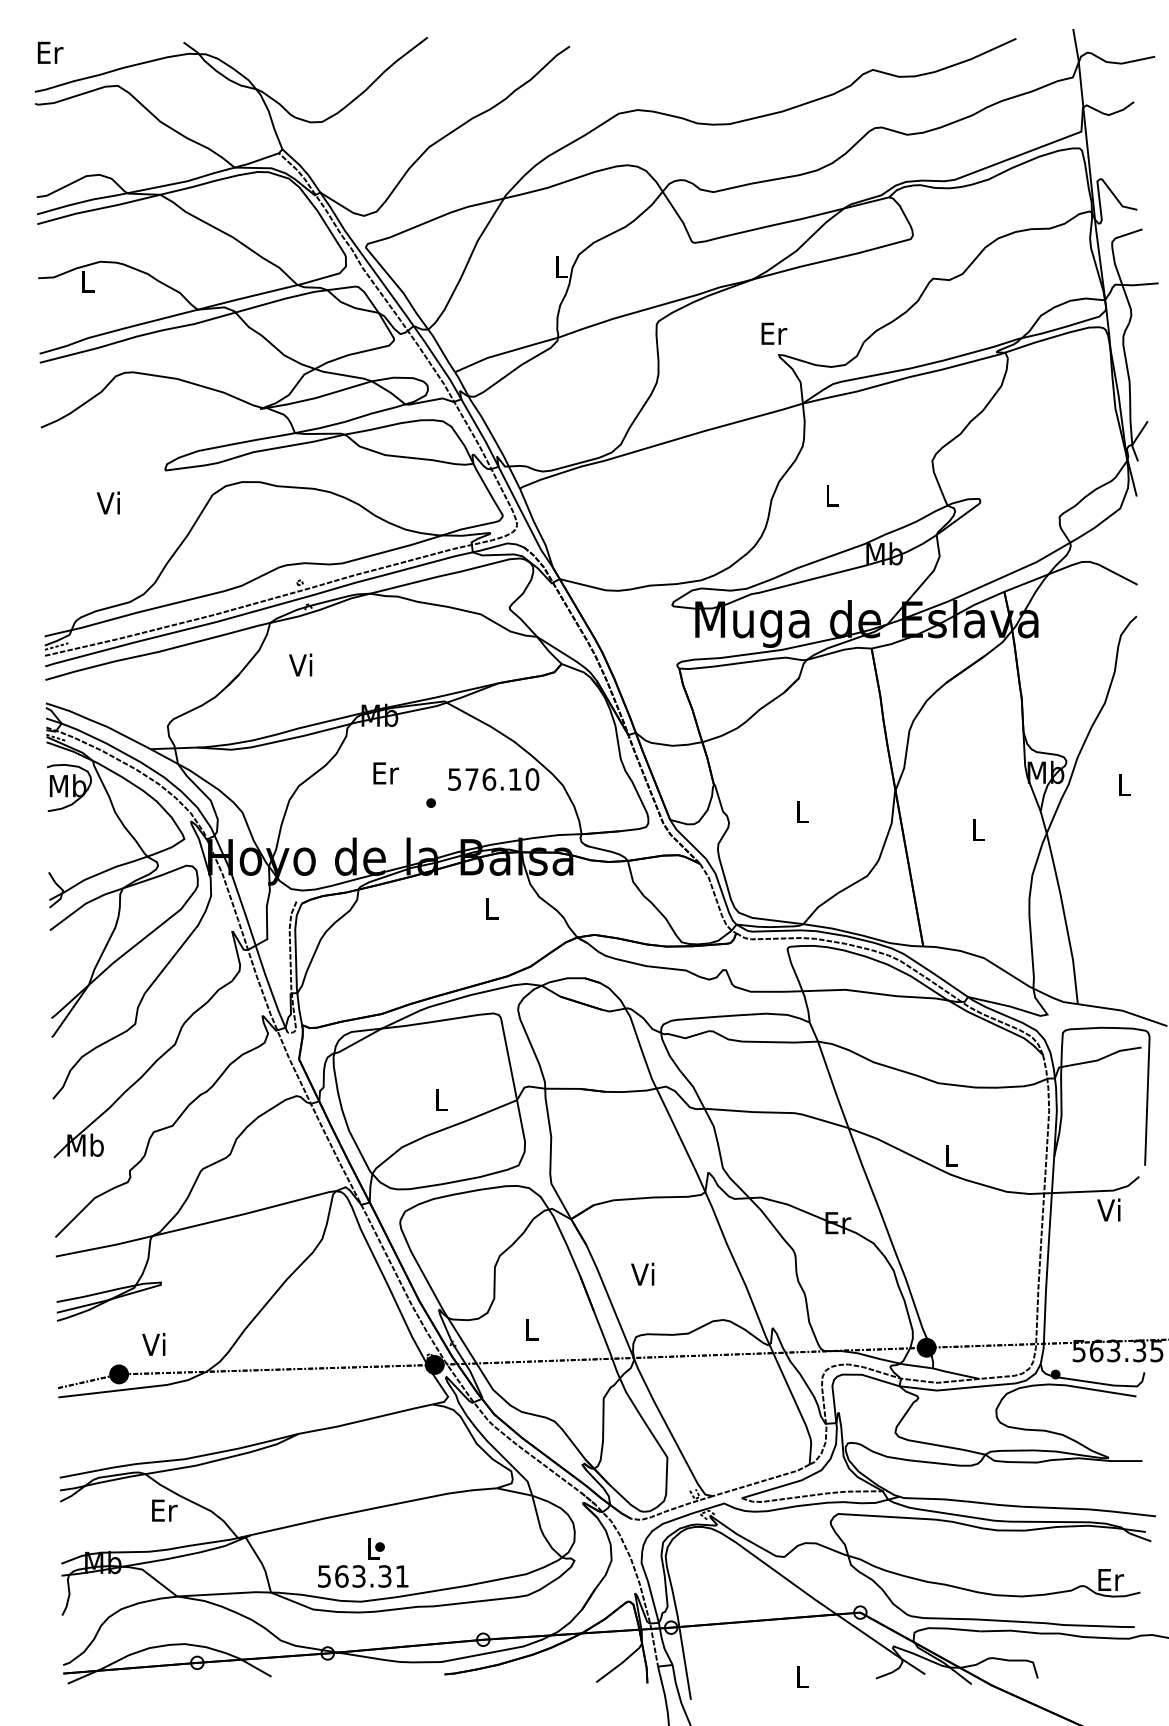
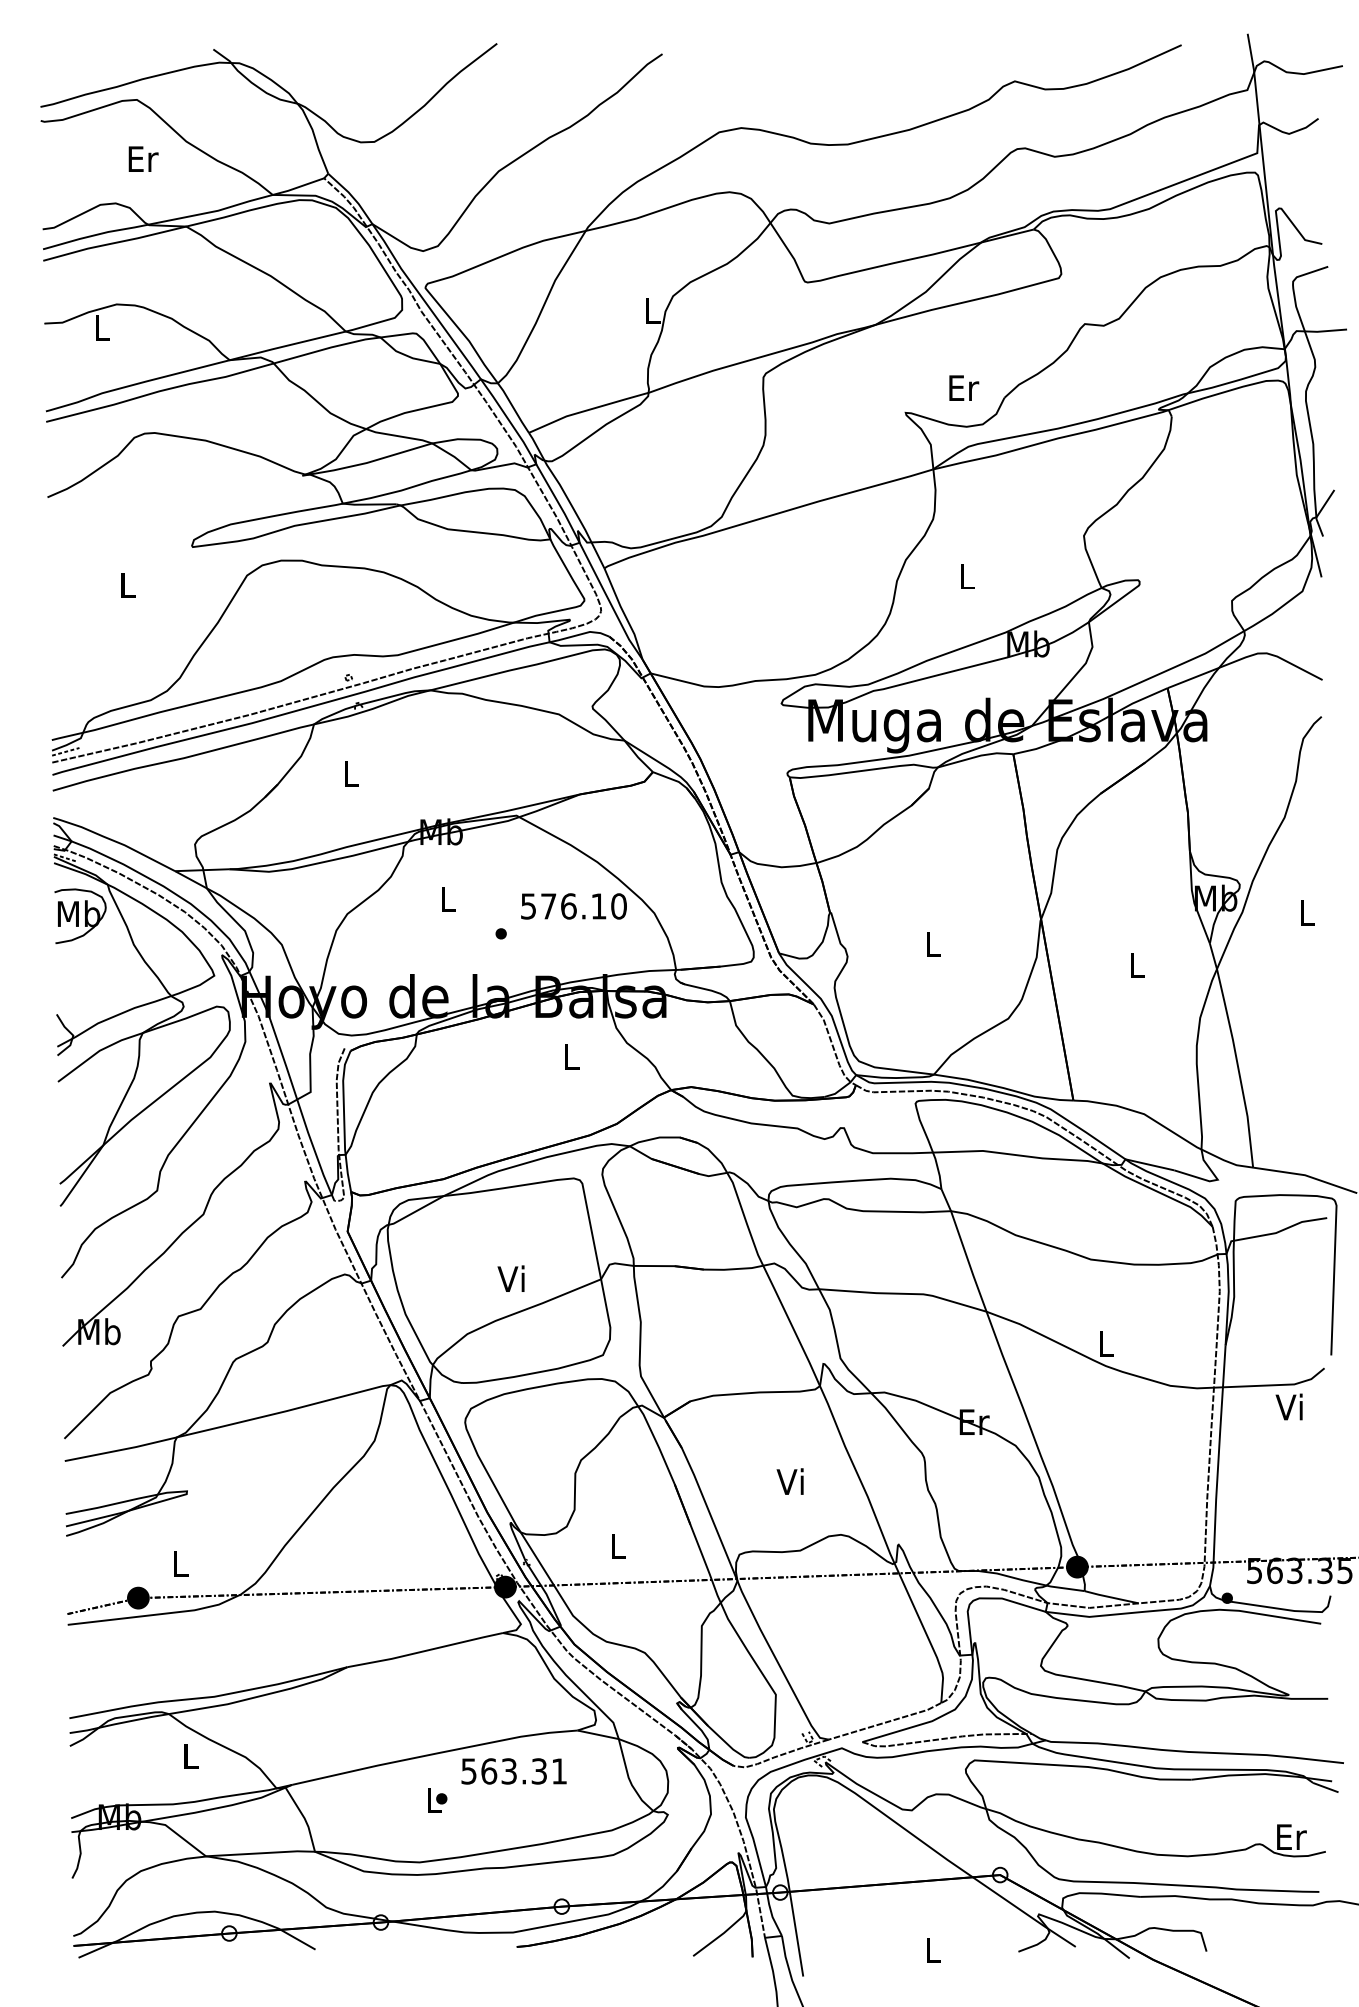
text: (50, 52) -> (143, 158), moved
text: (774, 333) -> (964, 387), moved
text: (107, 502) -> (124, 584), Vi -> L
text: (300, 664) -> (349, 772), Vi -> L
text: (386, 773) -> (449, 899), Er -> L
text: (439, 1099) -> (510, 1278), L -> Vi
text: (642, 1273) -> (789, 1480), moved
text: (153, 1344) -> (178, 1563), Vi -> L
text: (164, 1510) -> (191, 1756), Er -> L
text: (363, 1576) -> (514, 1771), moved

